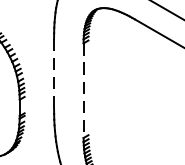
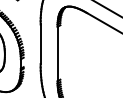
line: (53, 73) -> (40, 44), dashed -> solid
line: (83, 91) -> (57, 54), dashed -> solid

